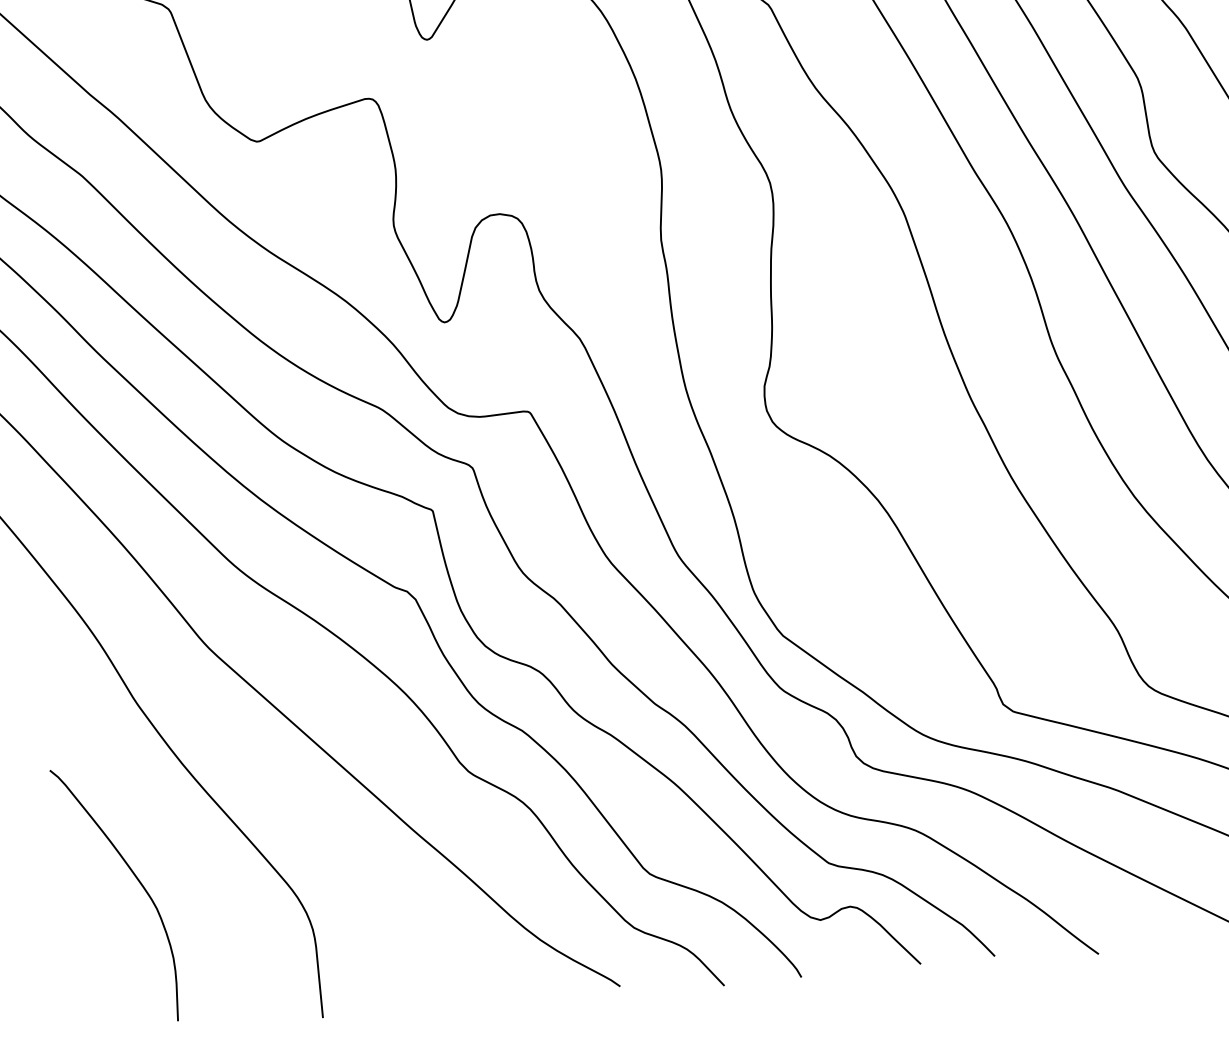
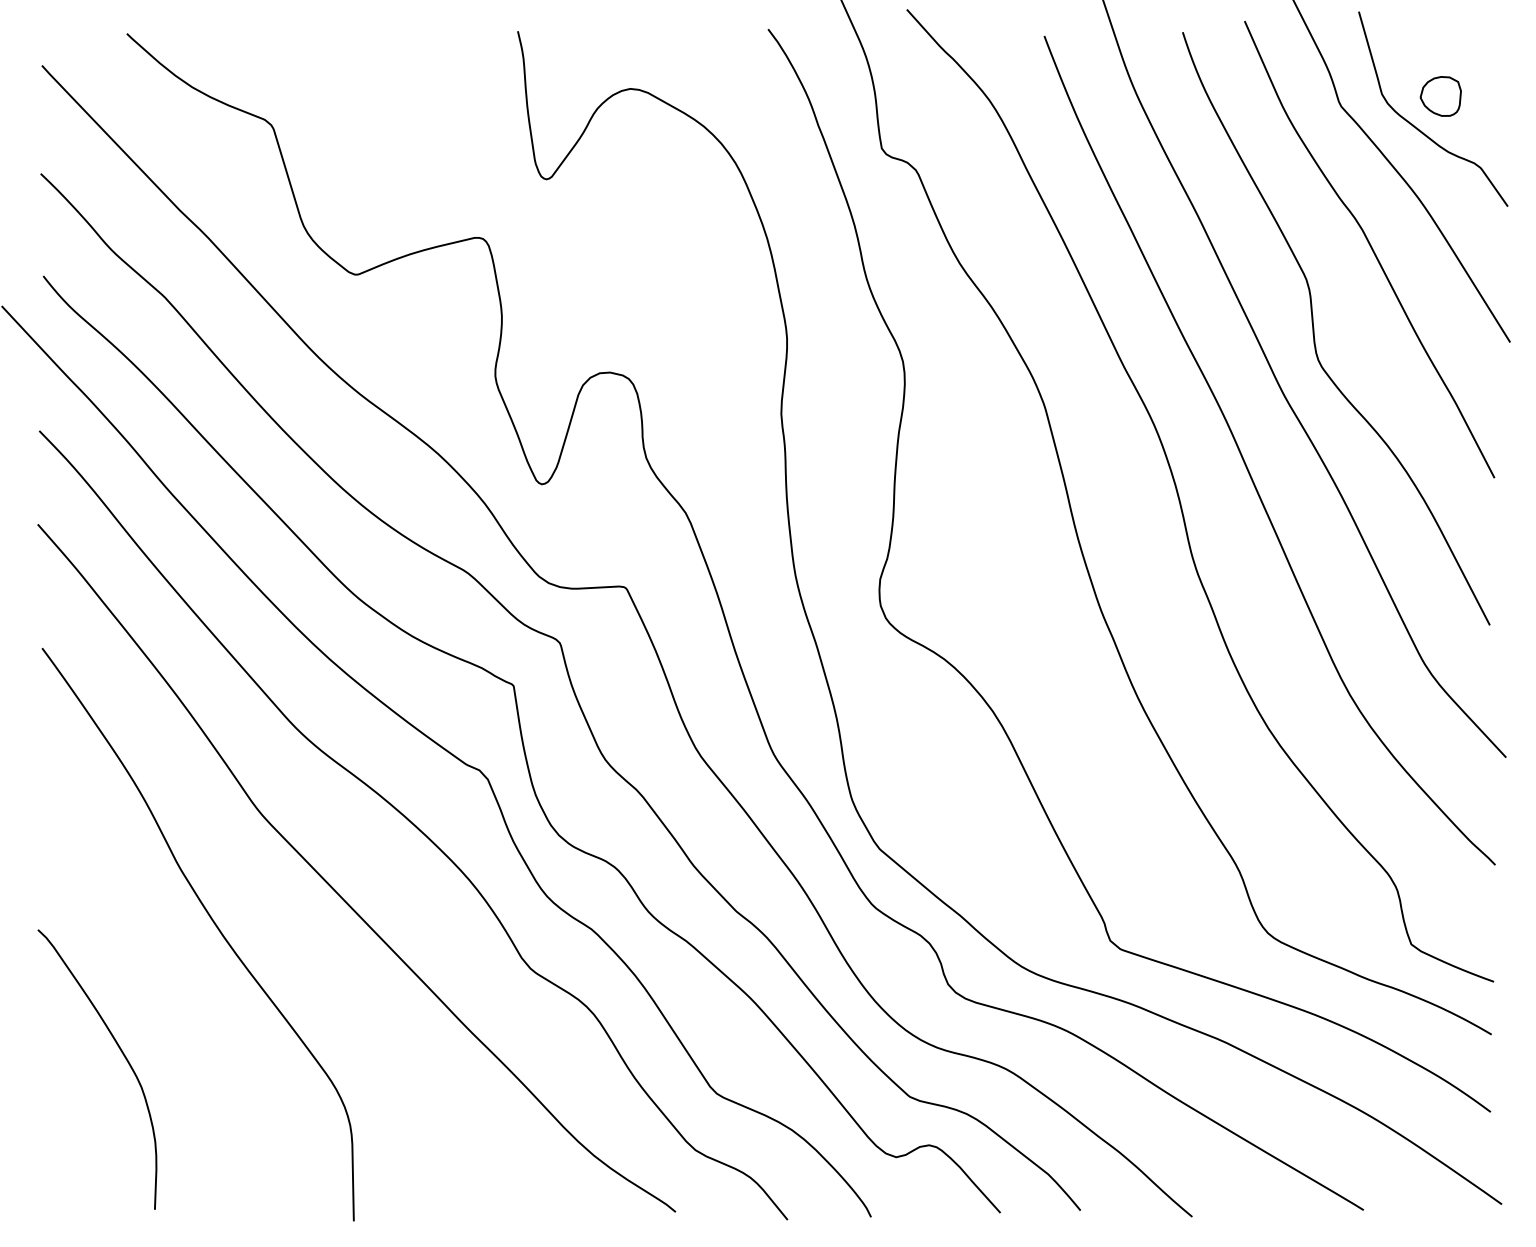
curve: (136, 879) -> (122, 1054), moved

